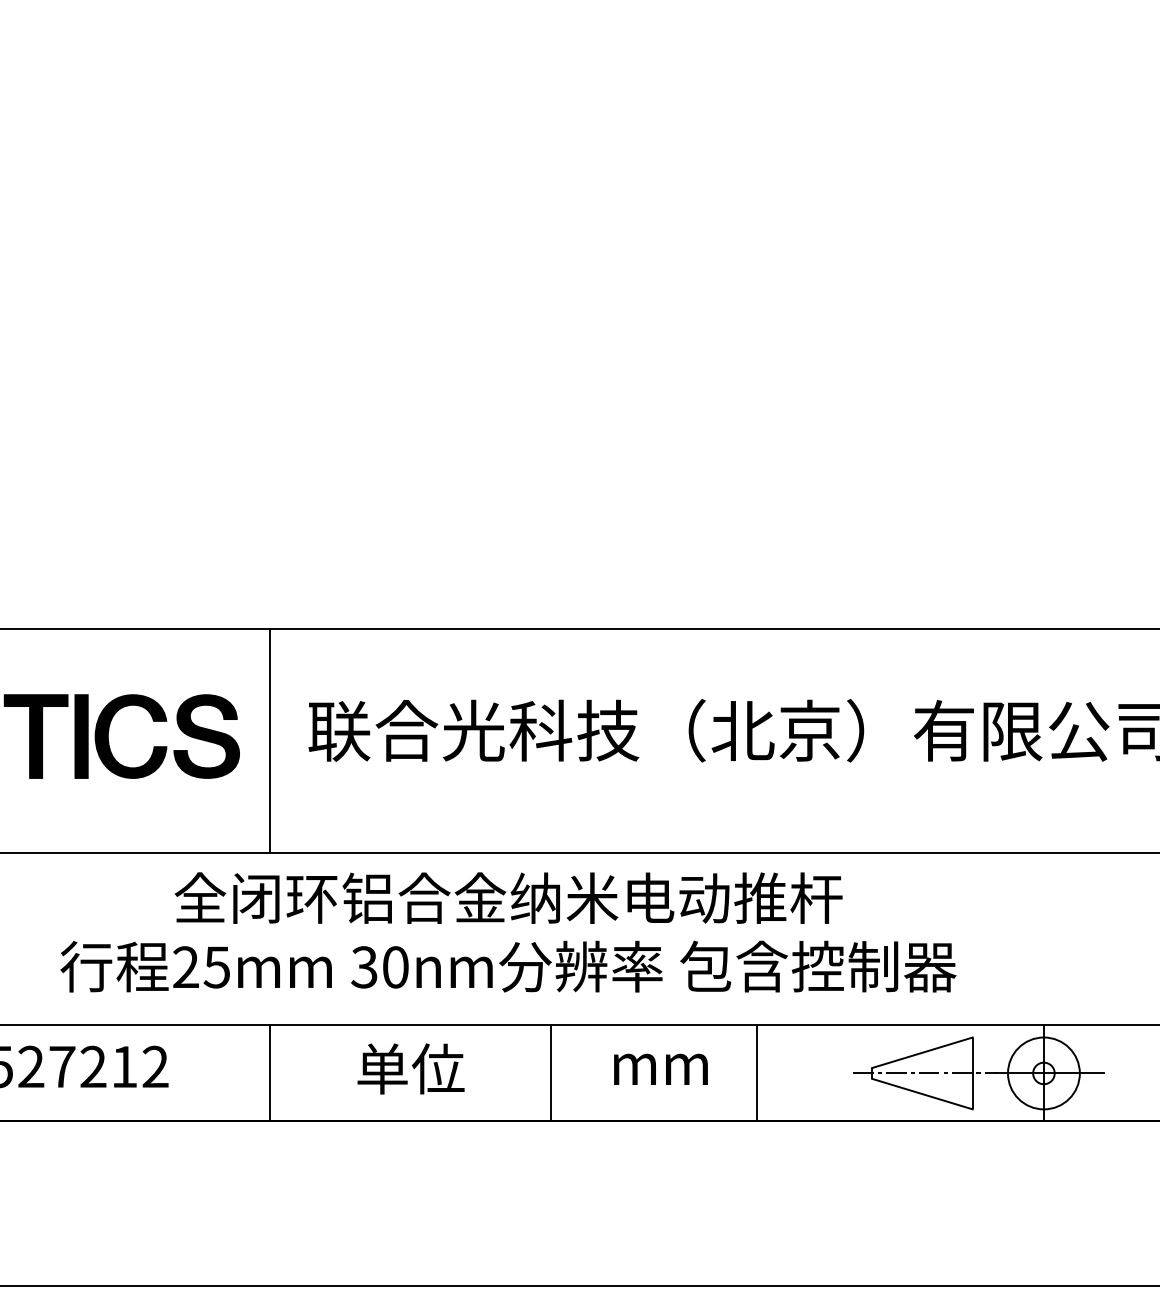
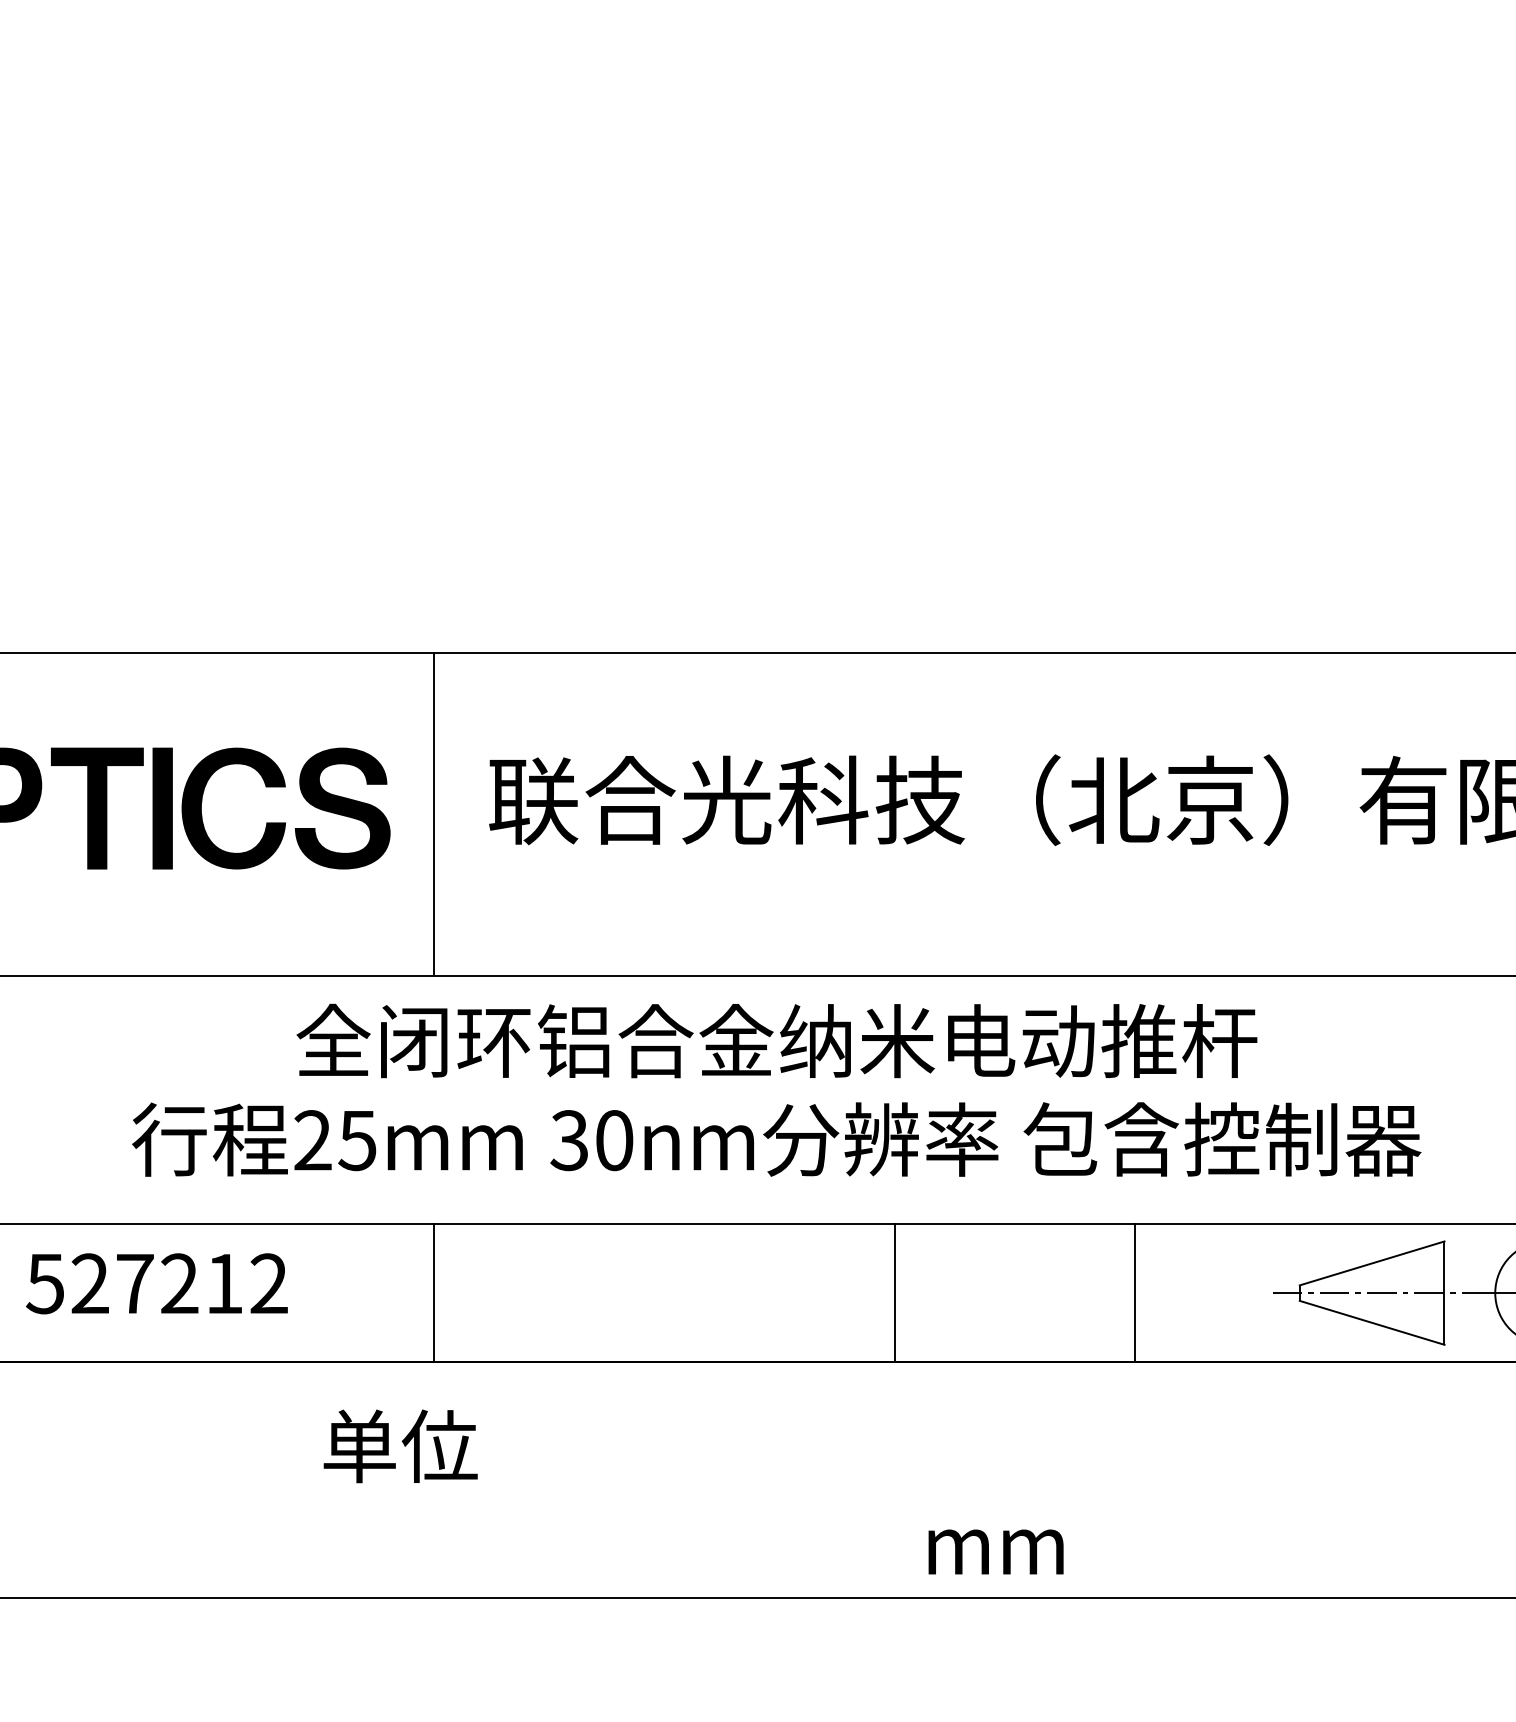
text: (410, 1068) -> (399, 1445), moved
text: (660, 1068) -> (995, 1550), moved
line: (550, 1073) -> (894, 1293), moved

